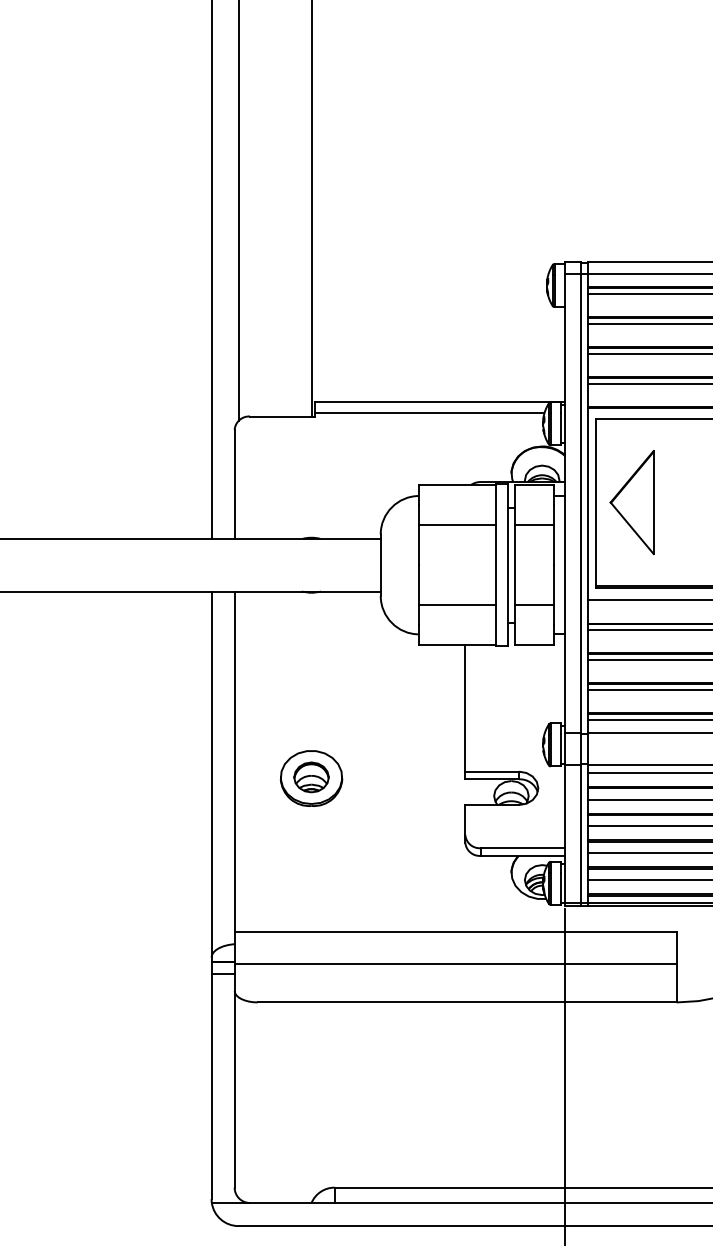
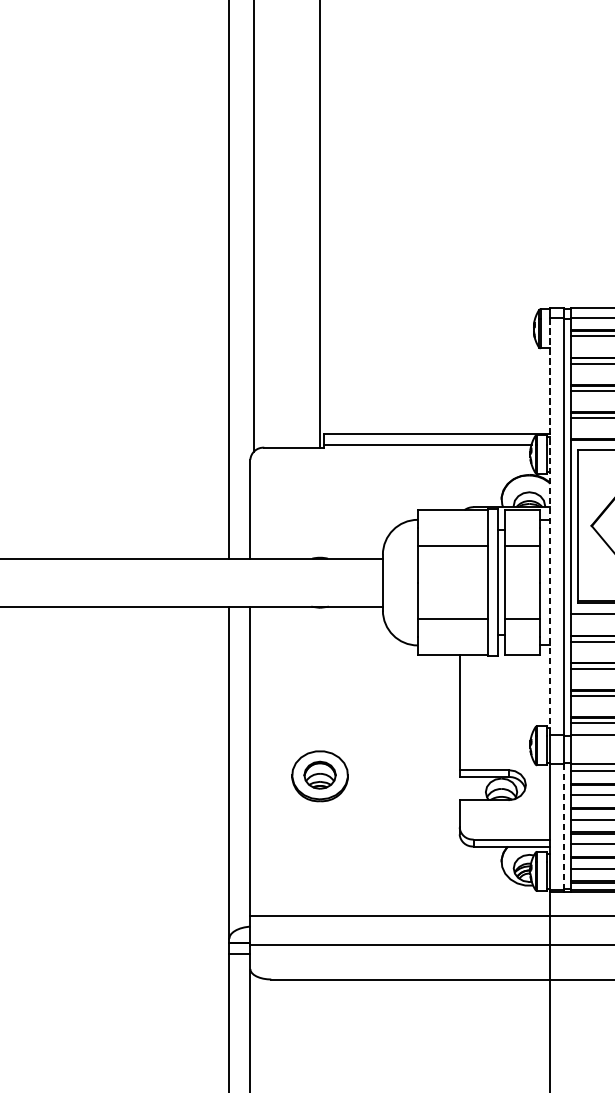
line: (565, 503) -> (550, 526), solid -> dashed
line: (580, 834) -> (564, 827), solid -> dashed

